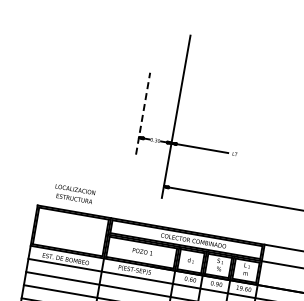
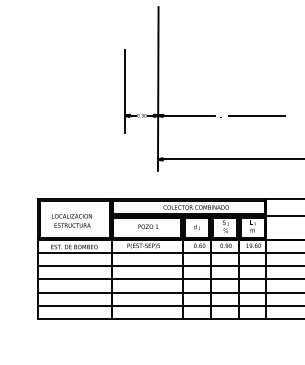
line: (143, 113) -> (125, 91), dashed -> solid
line: (269, 159) -> (256, 115), added
text: (74, 193) -> (71, 220), moved

